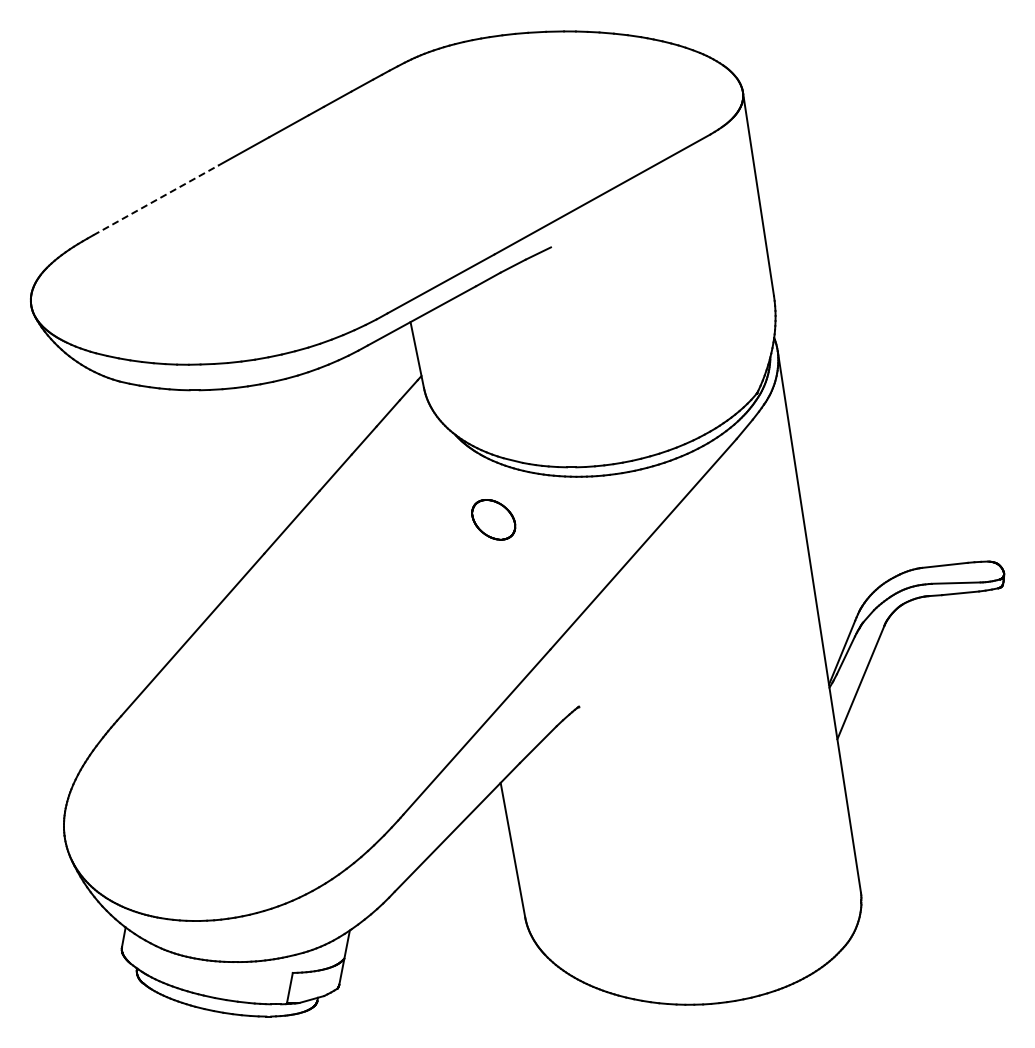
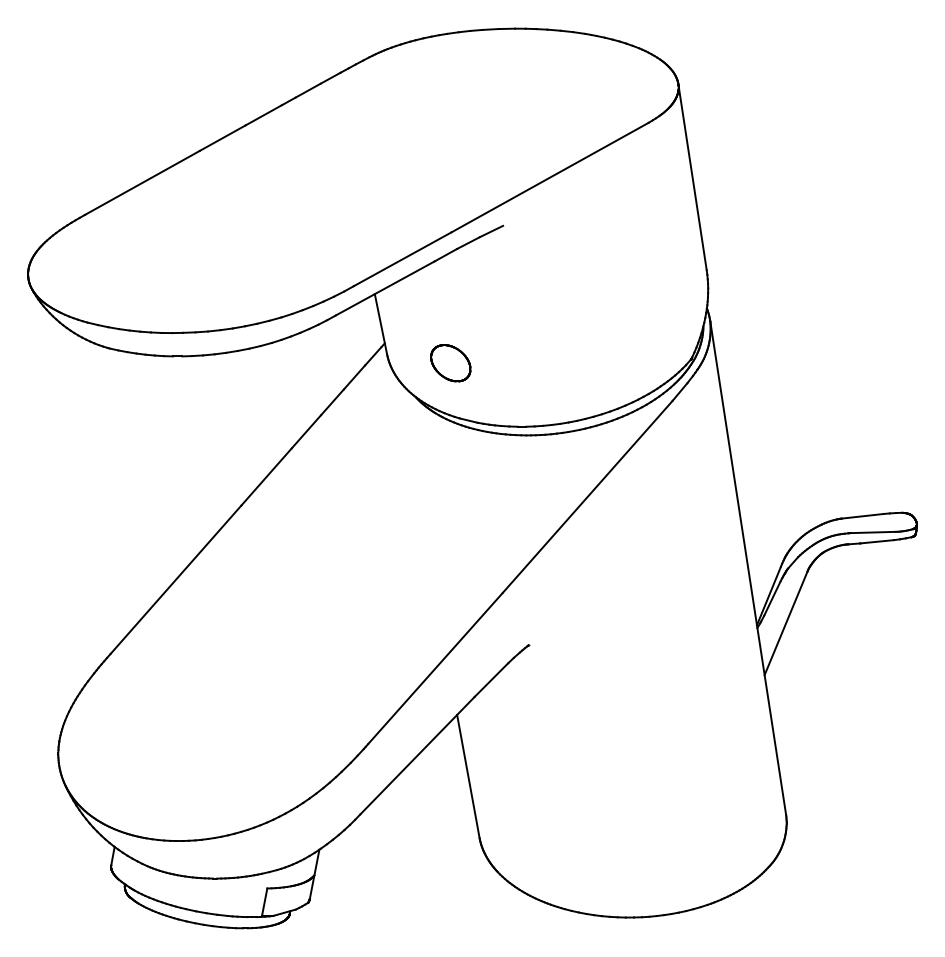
line: (156, 200) -> (142, 183), dashed -> solid
part: (493, 519) -> (450, 362), moved

